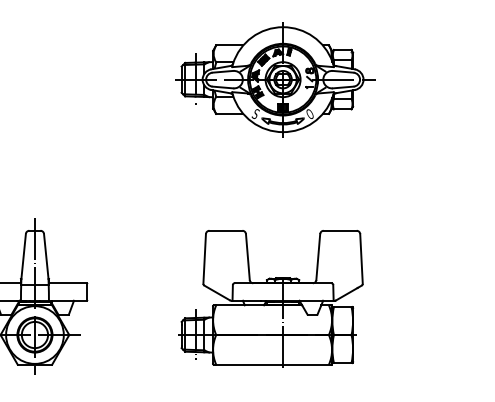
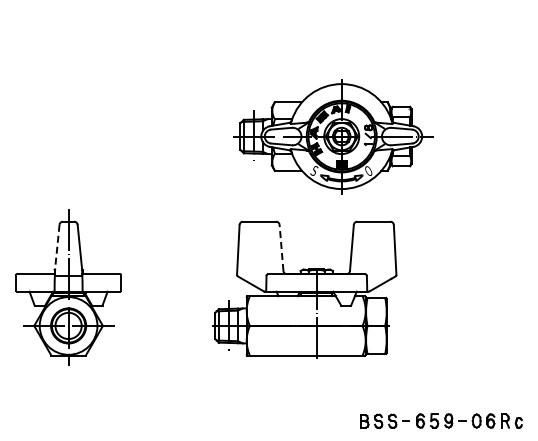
part: (274, 79) -> (333, 136), moved
line: (23, 256) -> (57, 247), solid -> dashed
line: (247, 256) -> (281, 247), solid -> dashed

